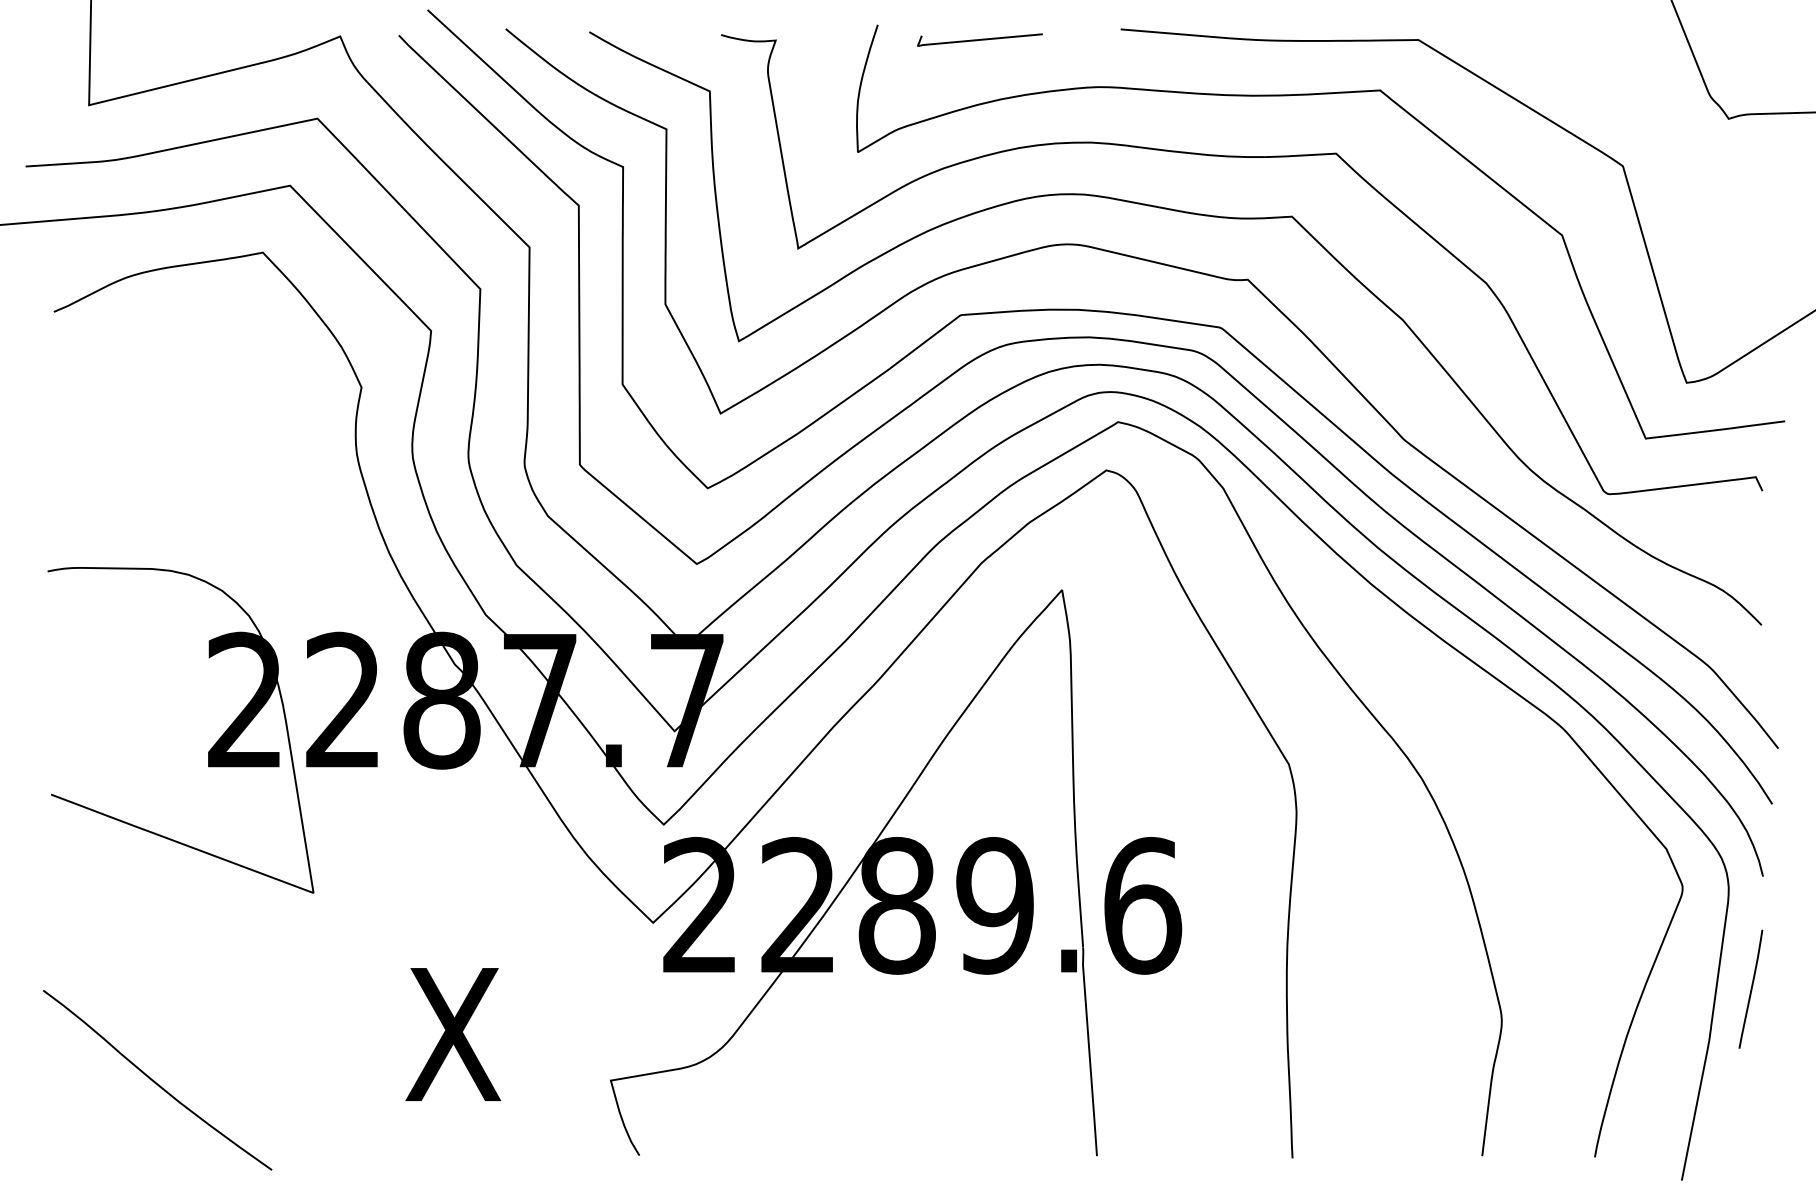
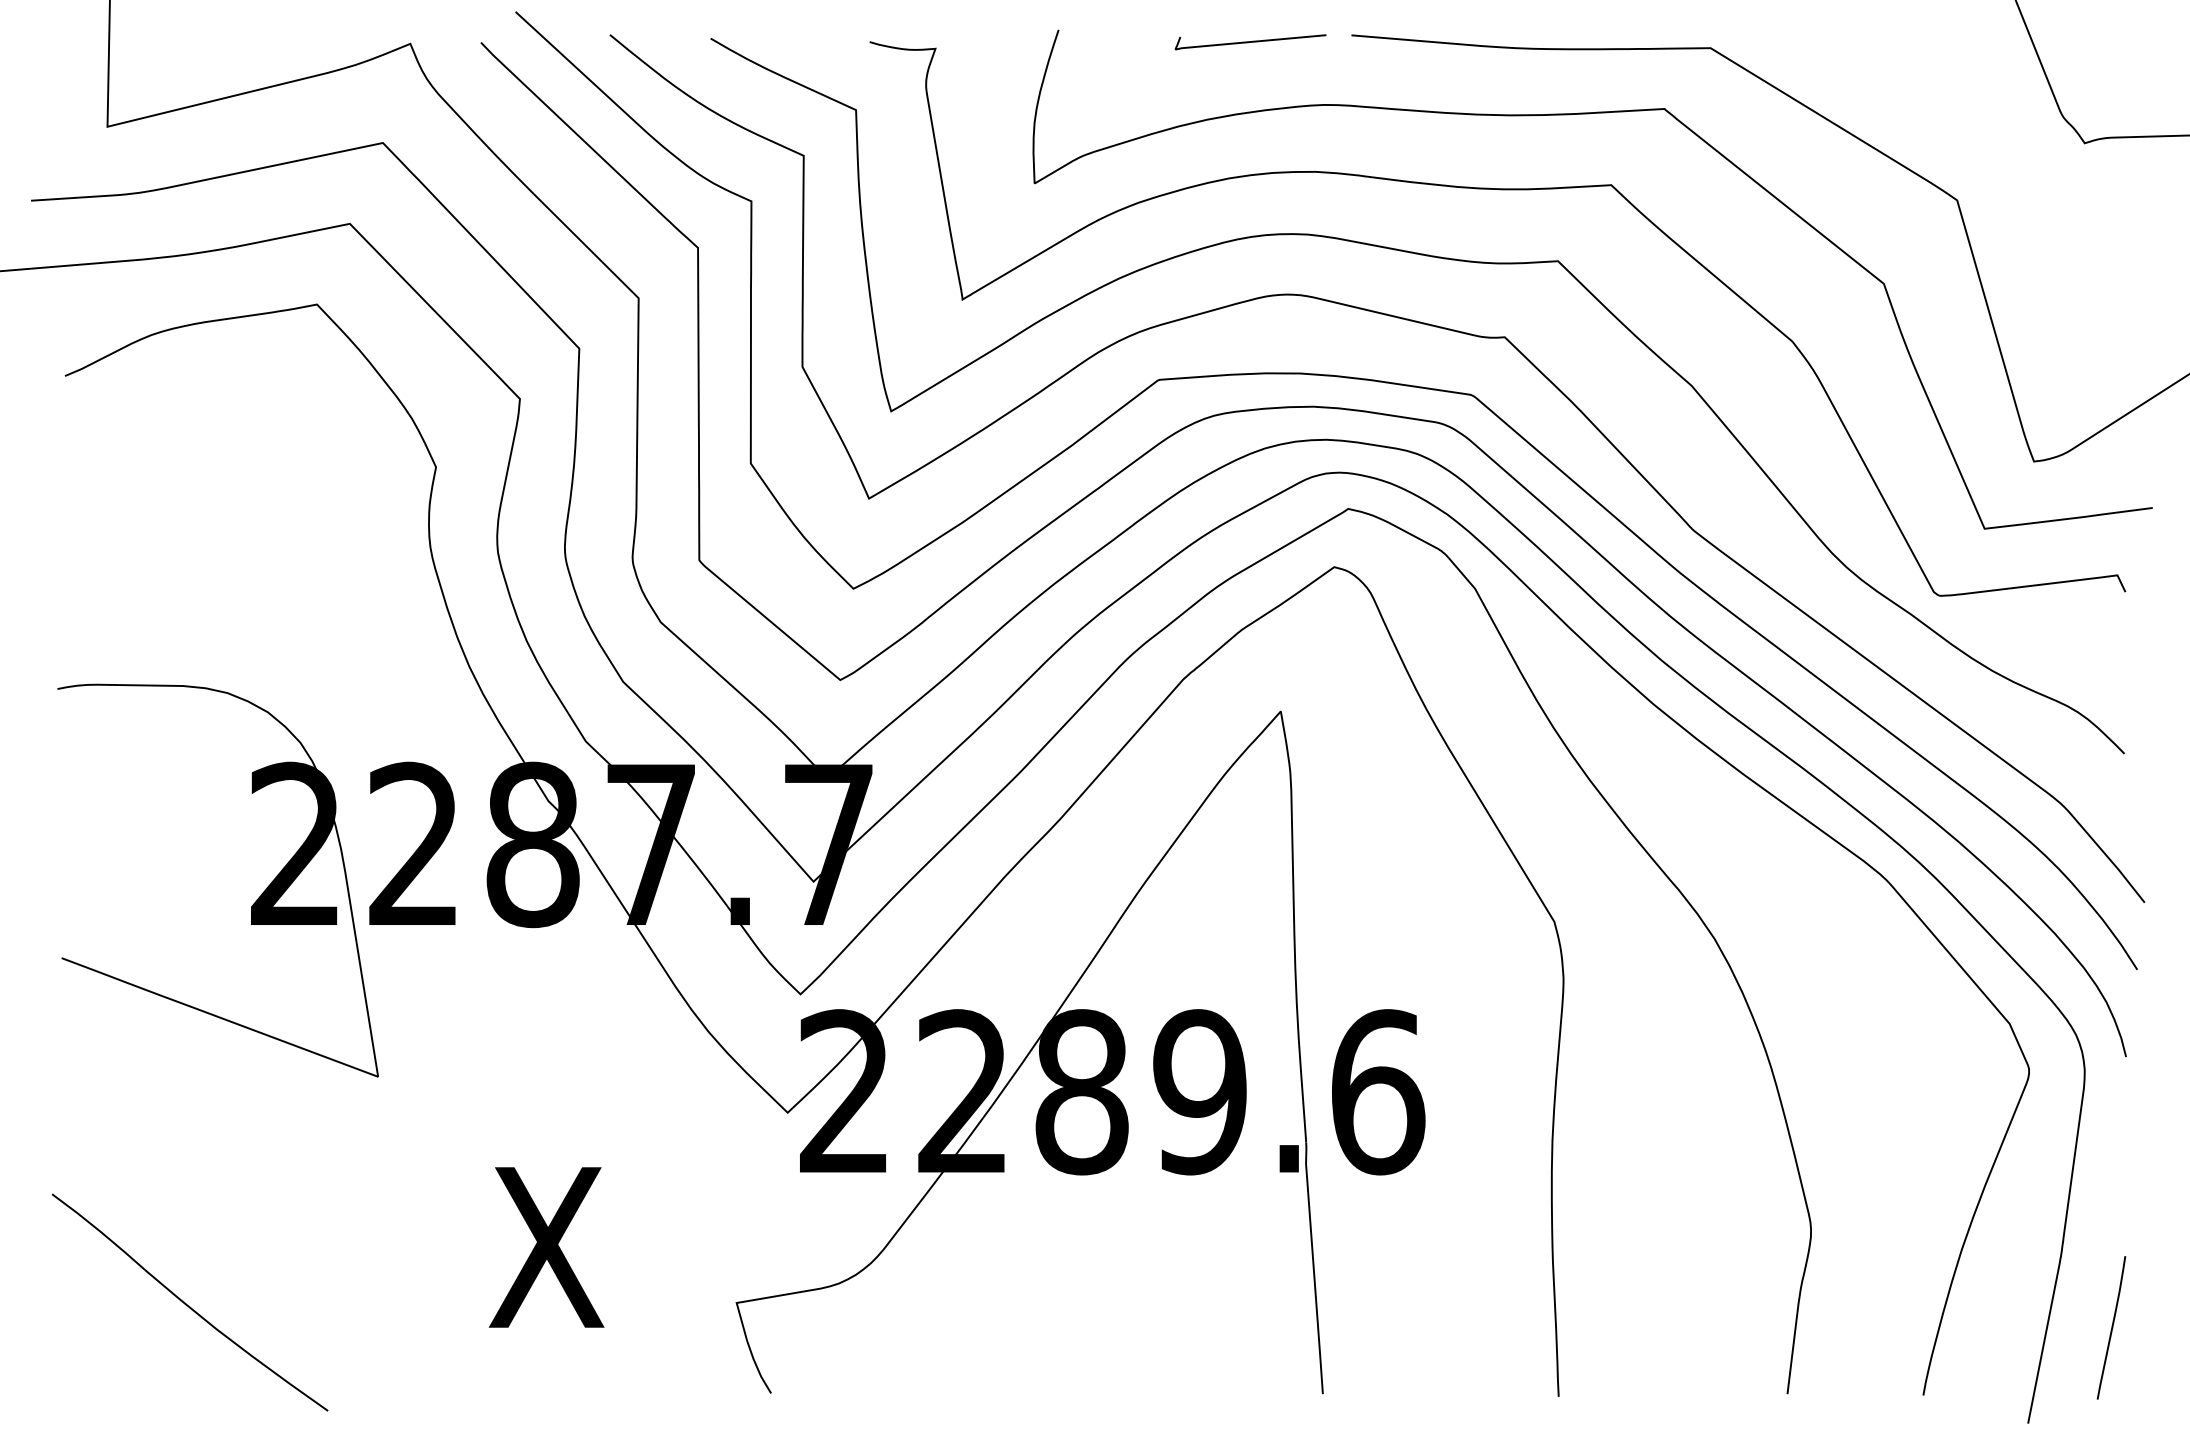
curve: (979, 39) -> (1249, 41), moved
line: (1750, 988) -> (2110, 1326), moved

